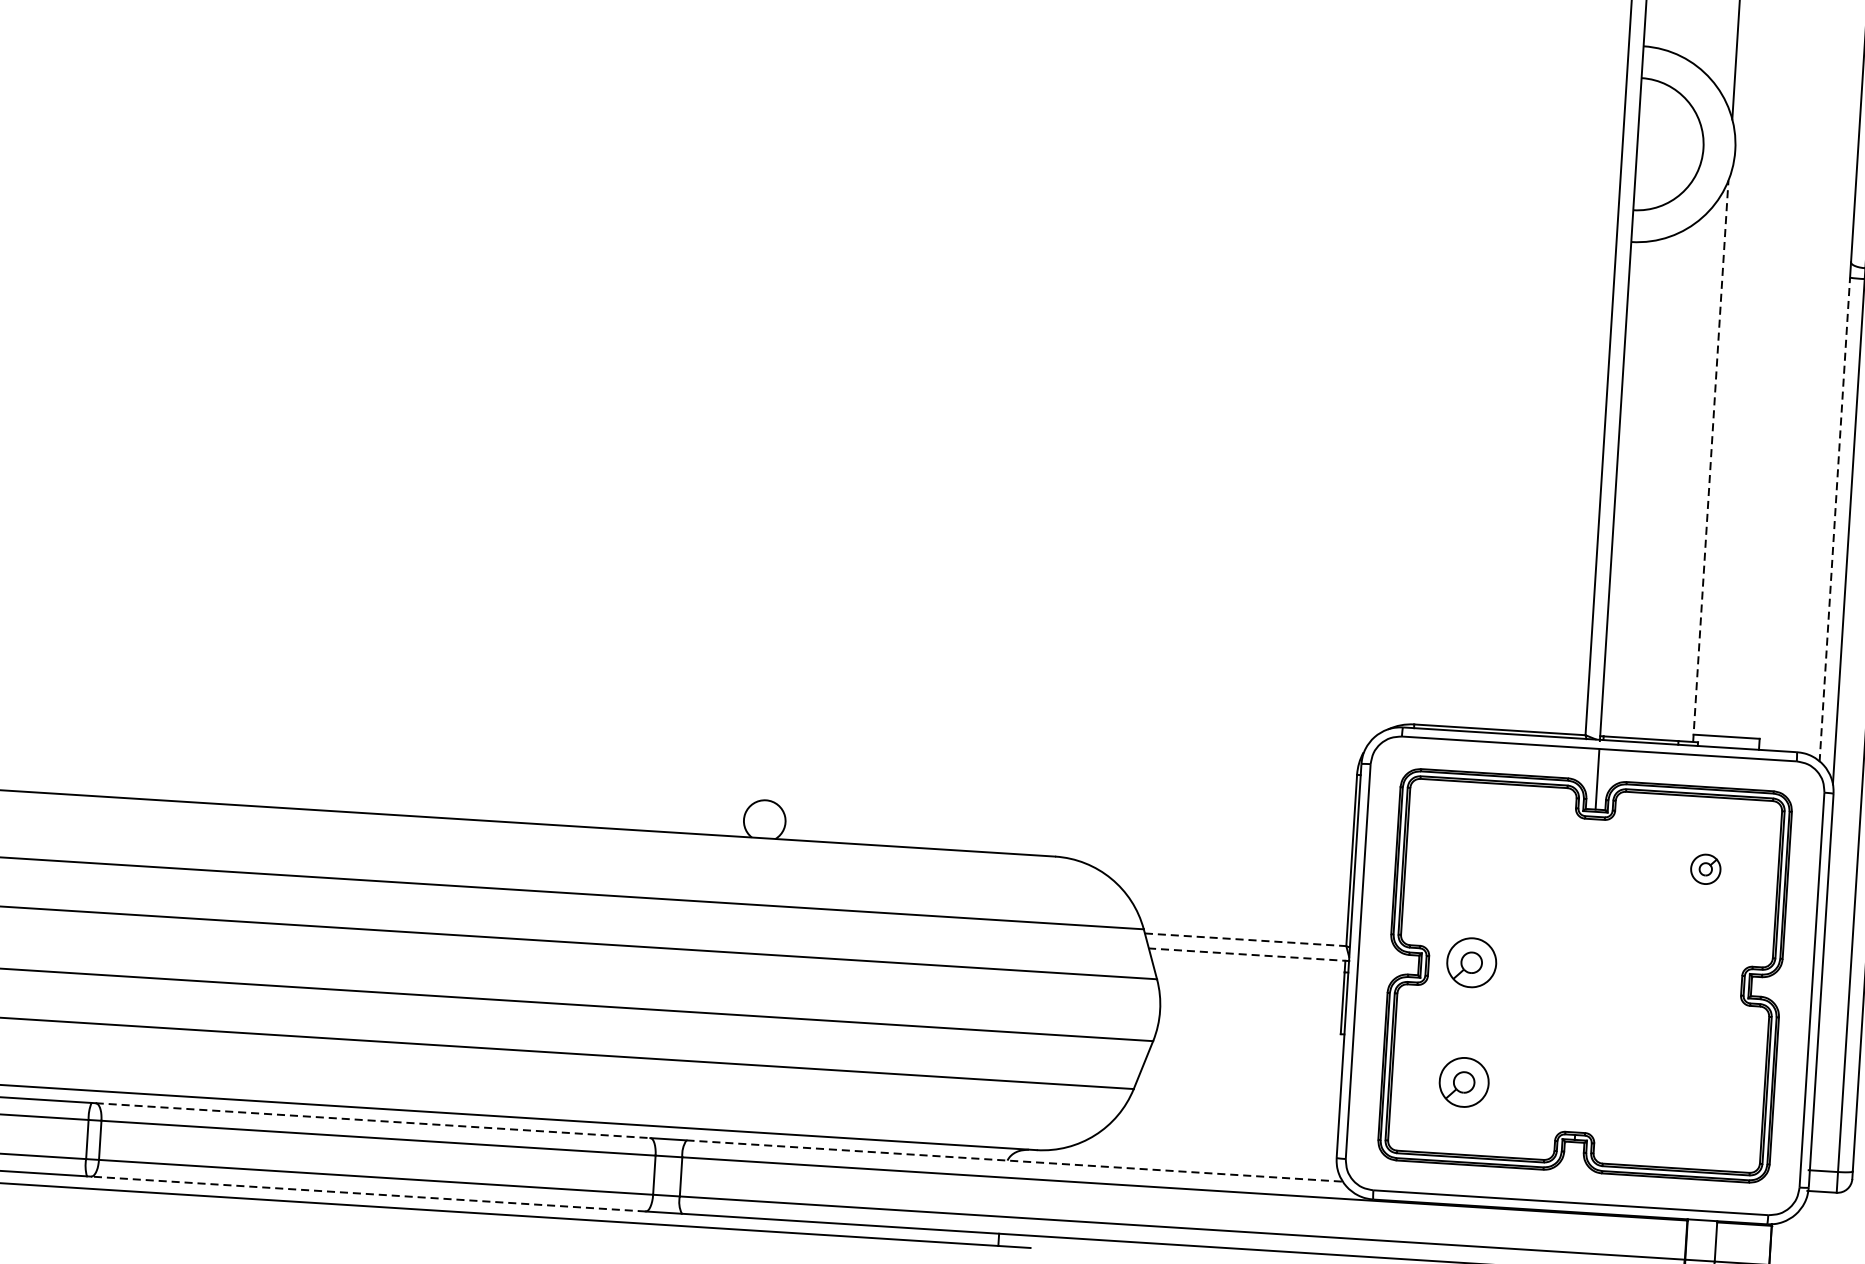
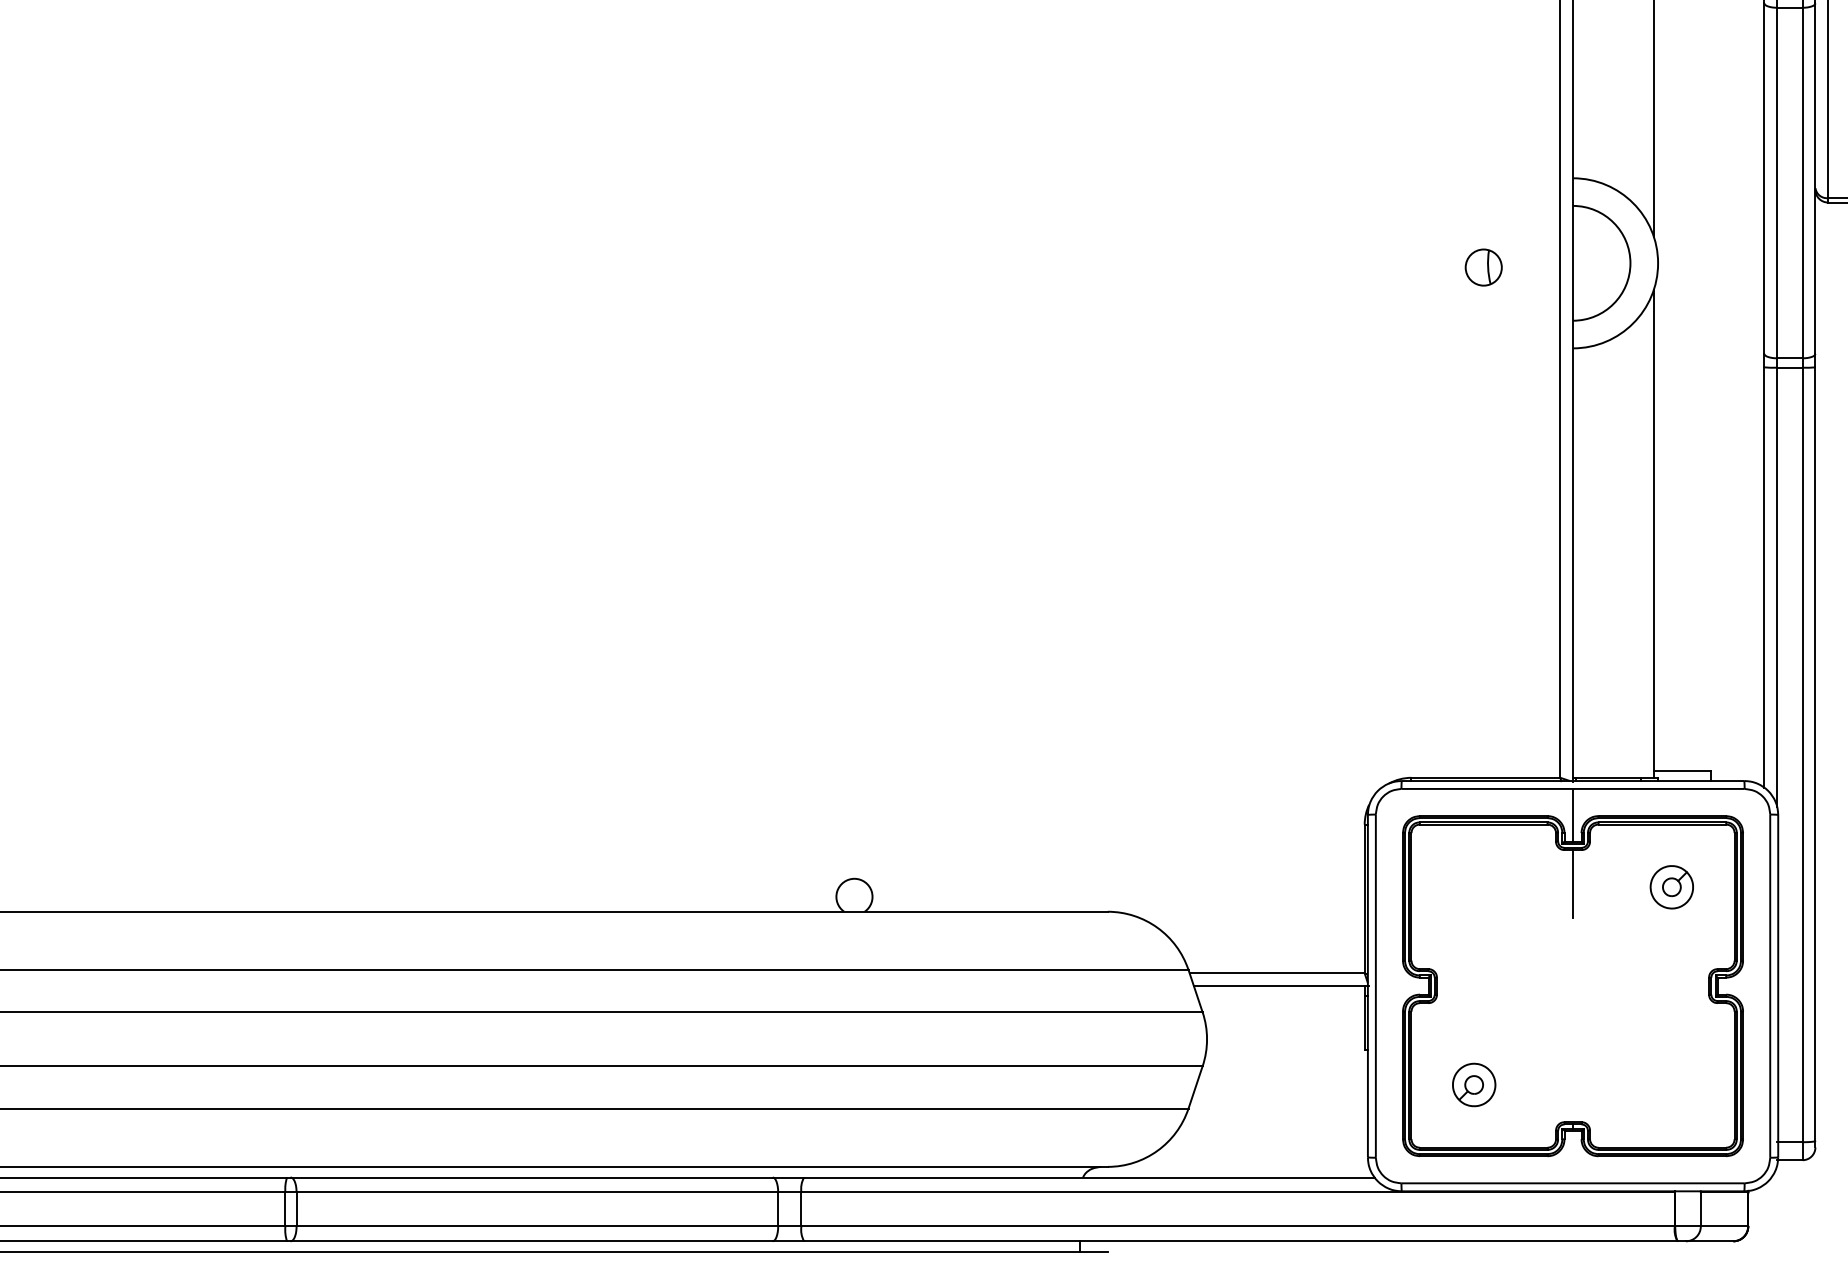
part: (1534, 142) -> (1483, 267), added
line: (1710, 460) -> (1653, 533), dashed -> solid
line: (1834, 519) -> (1764, 577), dashed -> solid
line: (1592, 858) -> (1573, 884), added
part: (1705, 869) -> (1671, 887), size x1.67
line: (1245, 939) -> (1277, 973), dashed -> solid
line: (1249, 955) -> (1281, 986), dashed -> solid
part: (1472, 962) -> (1474, 980), removed
line: (373, 1120) -> (532, 1177), dashed -> solid
line: (1014, 1161) -> (1089, 1177), dashed -> solid
line: (368, 1194) -> (531, 1241), dashed -> solid

